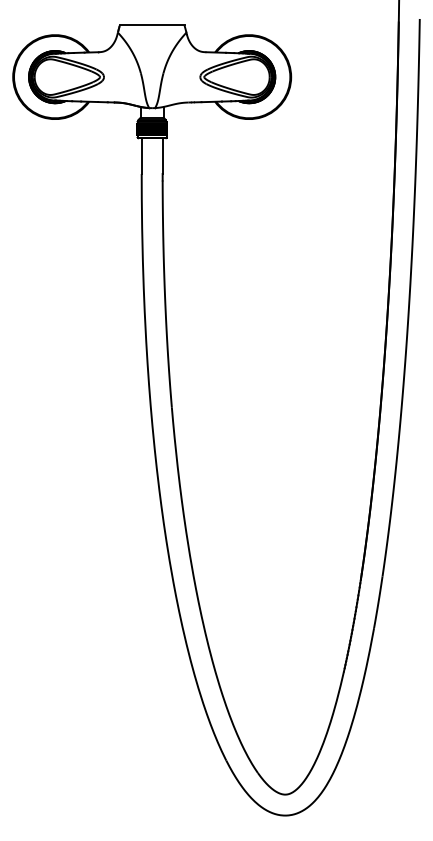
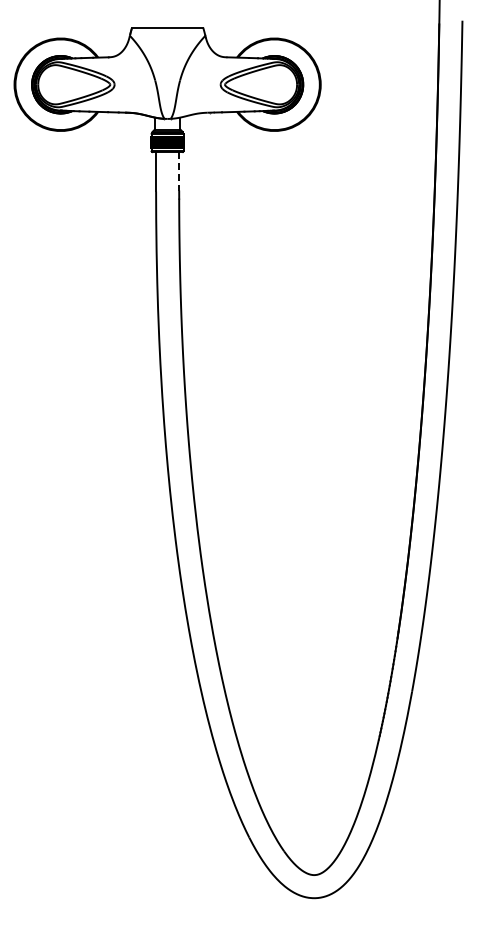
line: (162, 155) -> (179, 171), solid -> dashed

